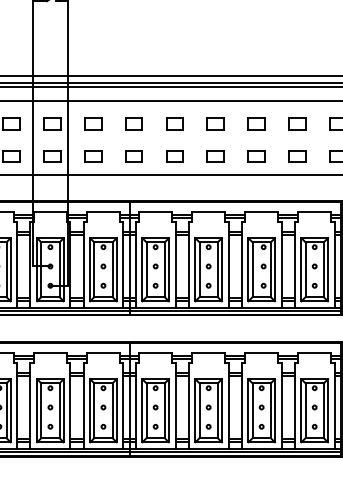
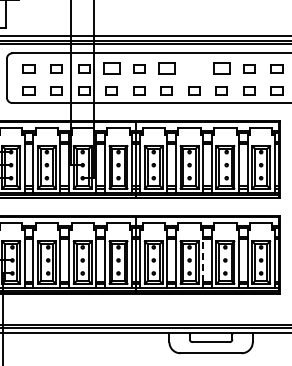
part: (93, 123) -> (111, 68), size x1.4
part: (174, 123) -> (166, 68), size x1.4
part: (215, 123) -> (194, 68), removed
part: (255, 123) -> (221, 68), size x1.4
line: (229, 406) -> (203, 259), solid -> dashed

